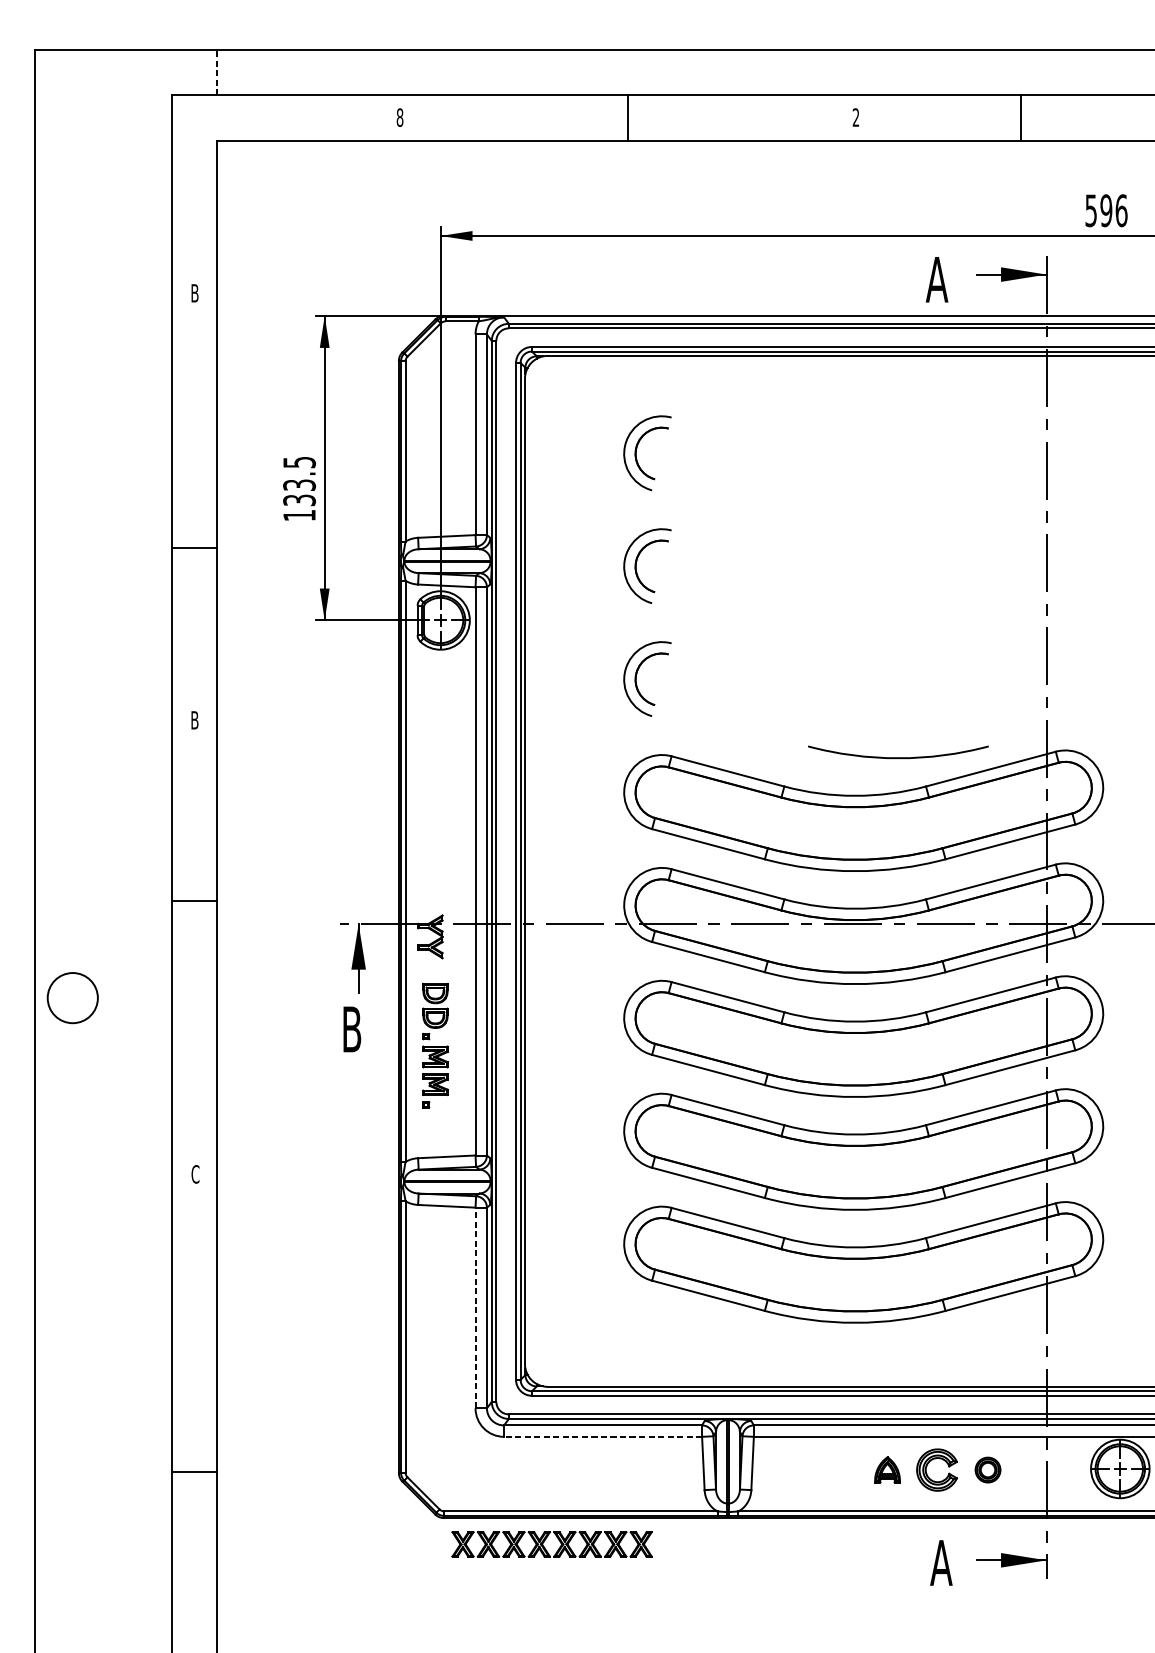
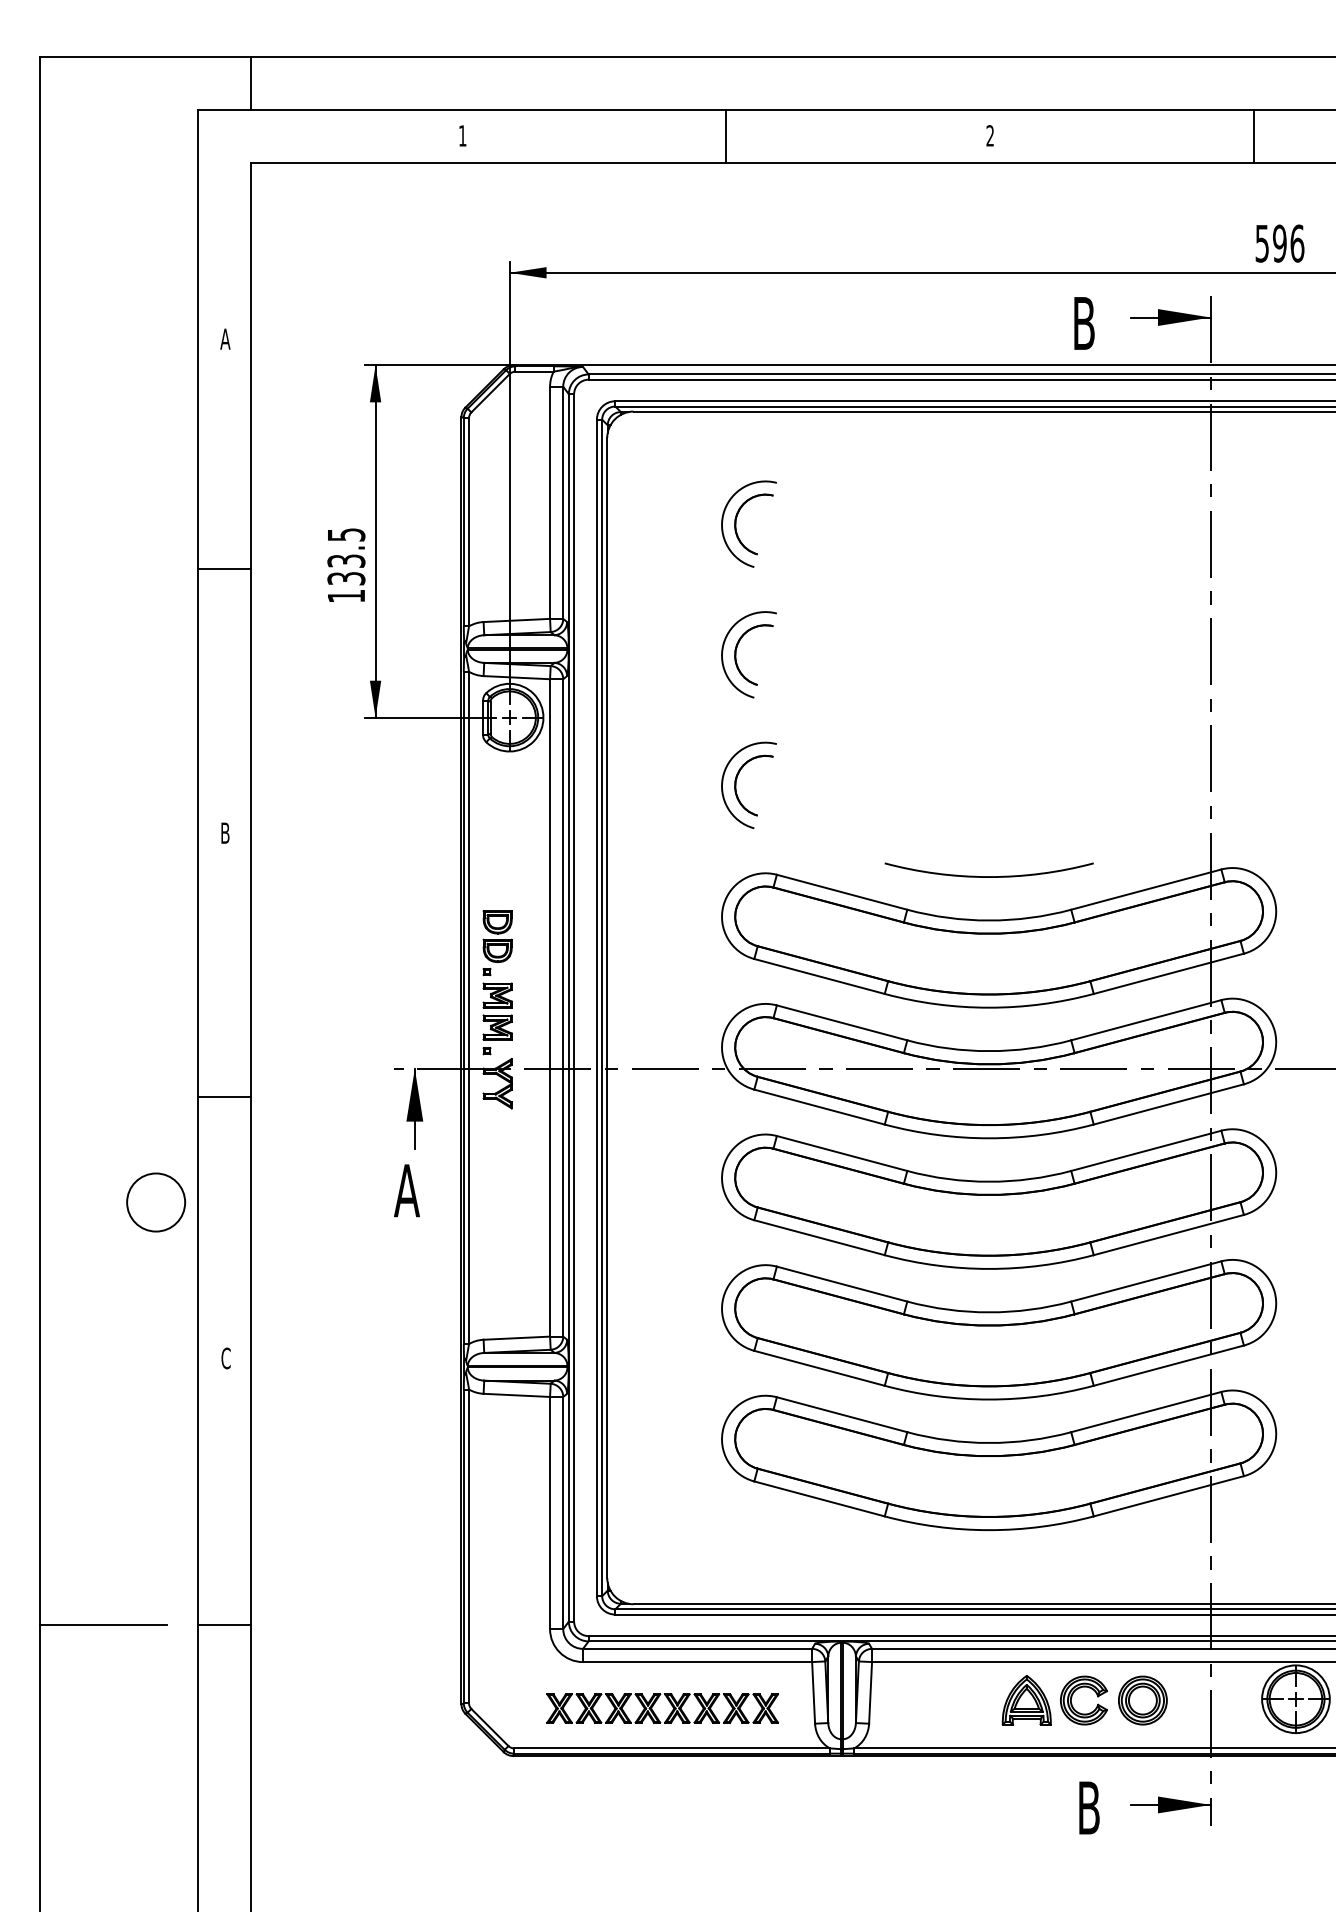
line: (217, 72) -> (251, 83), dashed -> solid
text: (399, 117) -> (462, 135), 8 -> 1
line: (1020, 118) -> (1253, 136), moved
text: (936, 279) -> (1083, 323), A -> B
text: (195, 292) -> (225, 338), B -> A
line: (194, 547) -> (224, 569), moved
arc: (897, 757) -> (988, 876), moved
line: (194, 900) -> (224, 1096), moved
circle: (73, 998) -> (156, 1202), moved
text: (351, 1029) -> (406, 1190), B -> A
part: (435, 1045) -> (497, 982), moved
line: (475, 1307) -> (550, 1512), dashed -> solid
line: (89, 1404) -> (103, 1624), added
line: (602, 1437) -> (697, 1662), dashed -> solid
part: (887, 1470) -> (1026, 1700), size x1.67
part: (987, 1470) -> (1142, 1700), size x1.67
line: (194, 1471) -> (224, 1624), moved
part: (545, 1540) -> (655, 1703), moved
text: (940, 1562) -> (1088, 1807), A -> B

